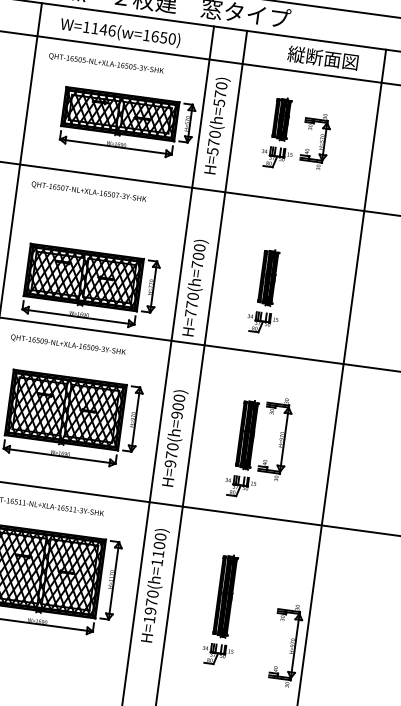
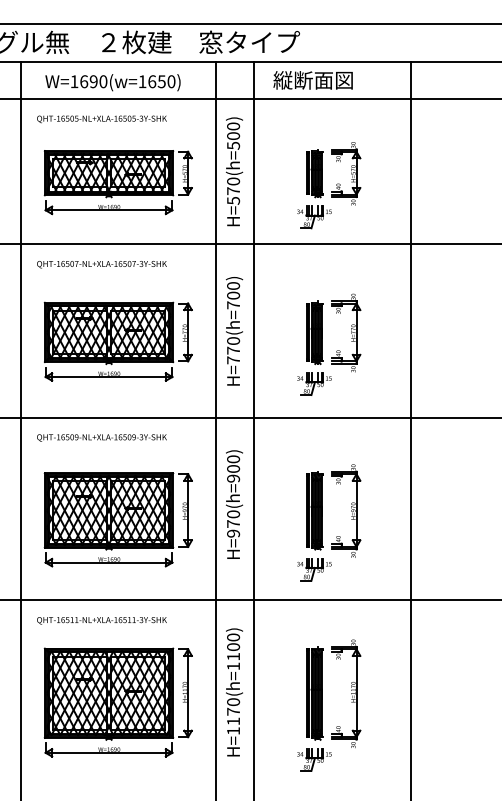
text: (103, 29) -> (93, 81), W=1146(w=1650) -> W=1690(w=1650)
text: (322, 58) -> (312, 80), moved
text: (220, 93) -> (233, 135), H=570(h=570) -> H=570(h=500)
part: (126, 123) -> (117, 182), moved
part: (279, 133) -> (314, 189), moved
part: (296, 281) -> (346, 332), added
part: (90, 286) -> (117, 341), moved
text: (195, 288) -> (234, 331), moved
text: (174, 438) -> (234, 504), moved
part: (253, 599) -> (346, 693), added
text: (150, 611) -> (233, 721), H=1970(h=1100) -> H=1170(h=1100)
part: (286, 644) -> (389, 738), removed

